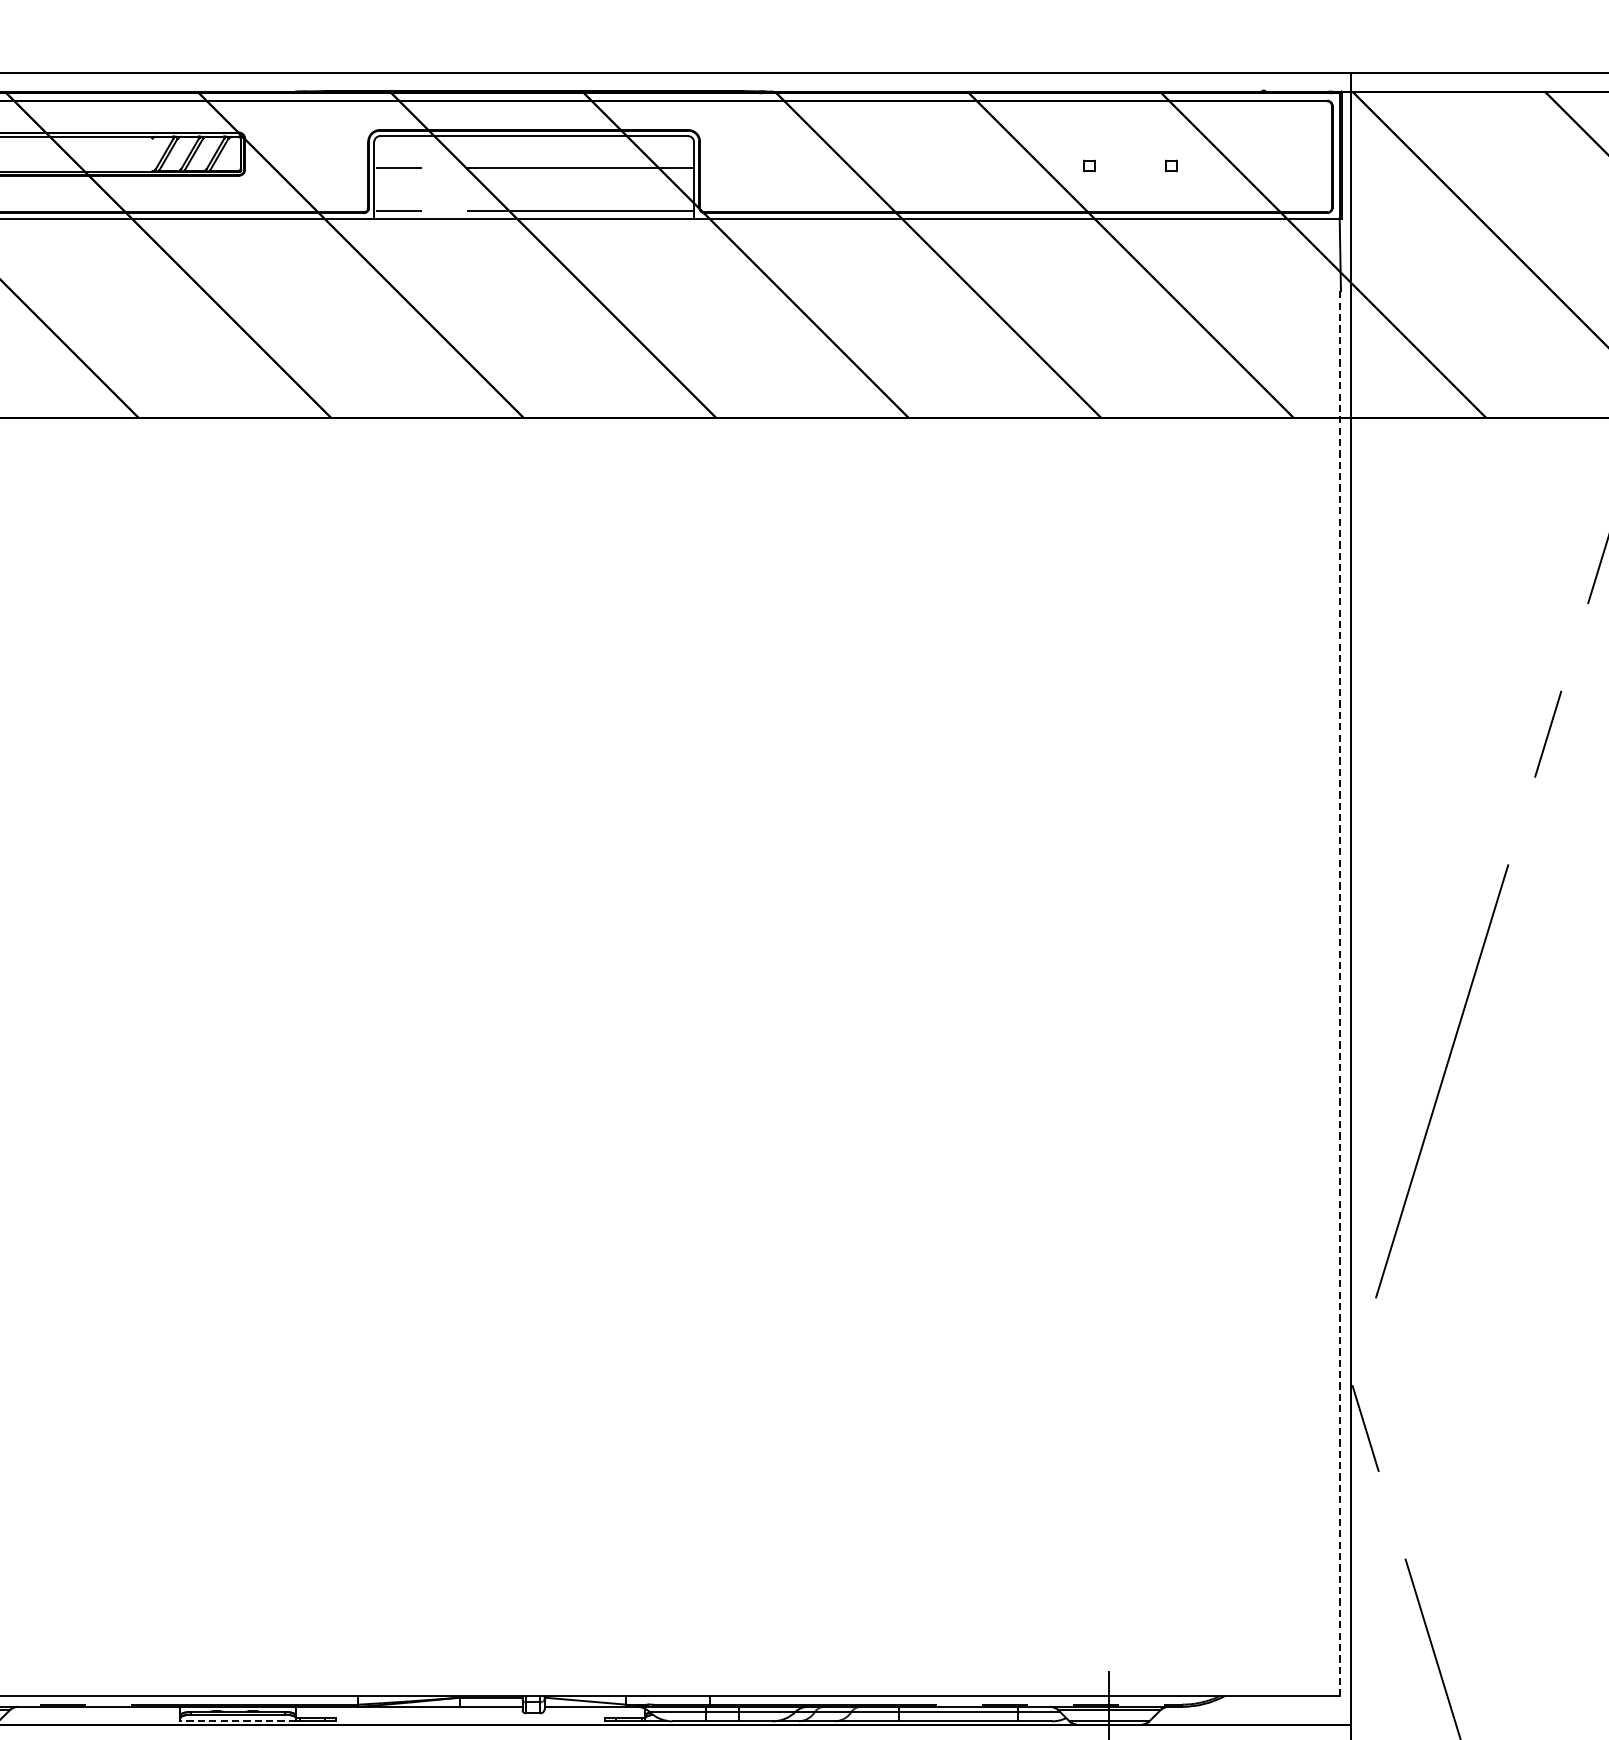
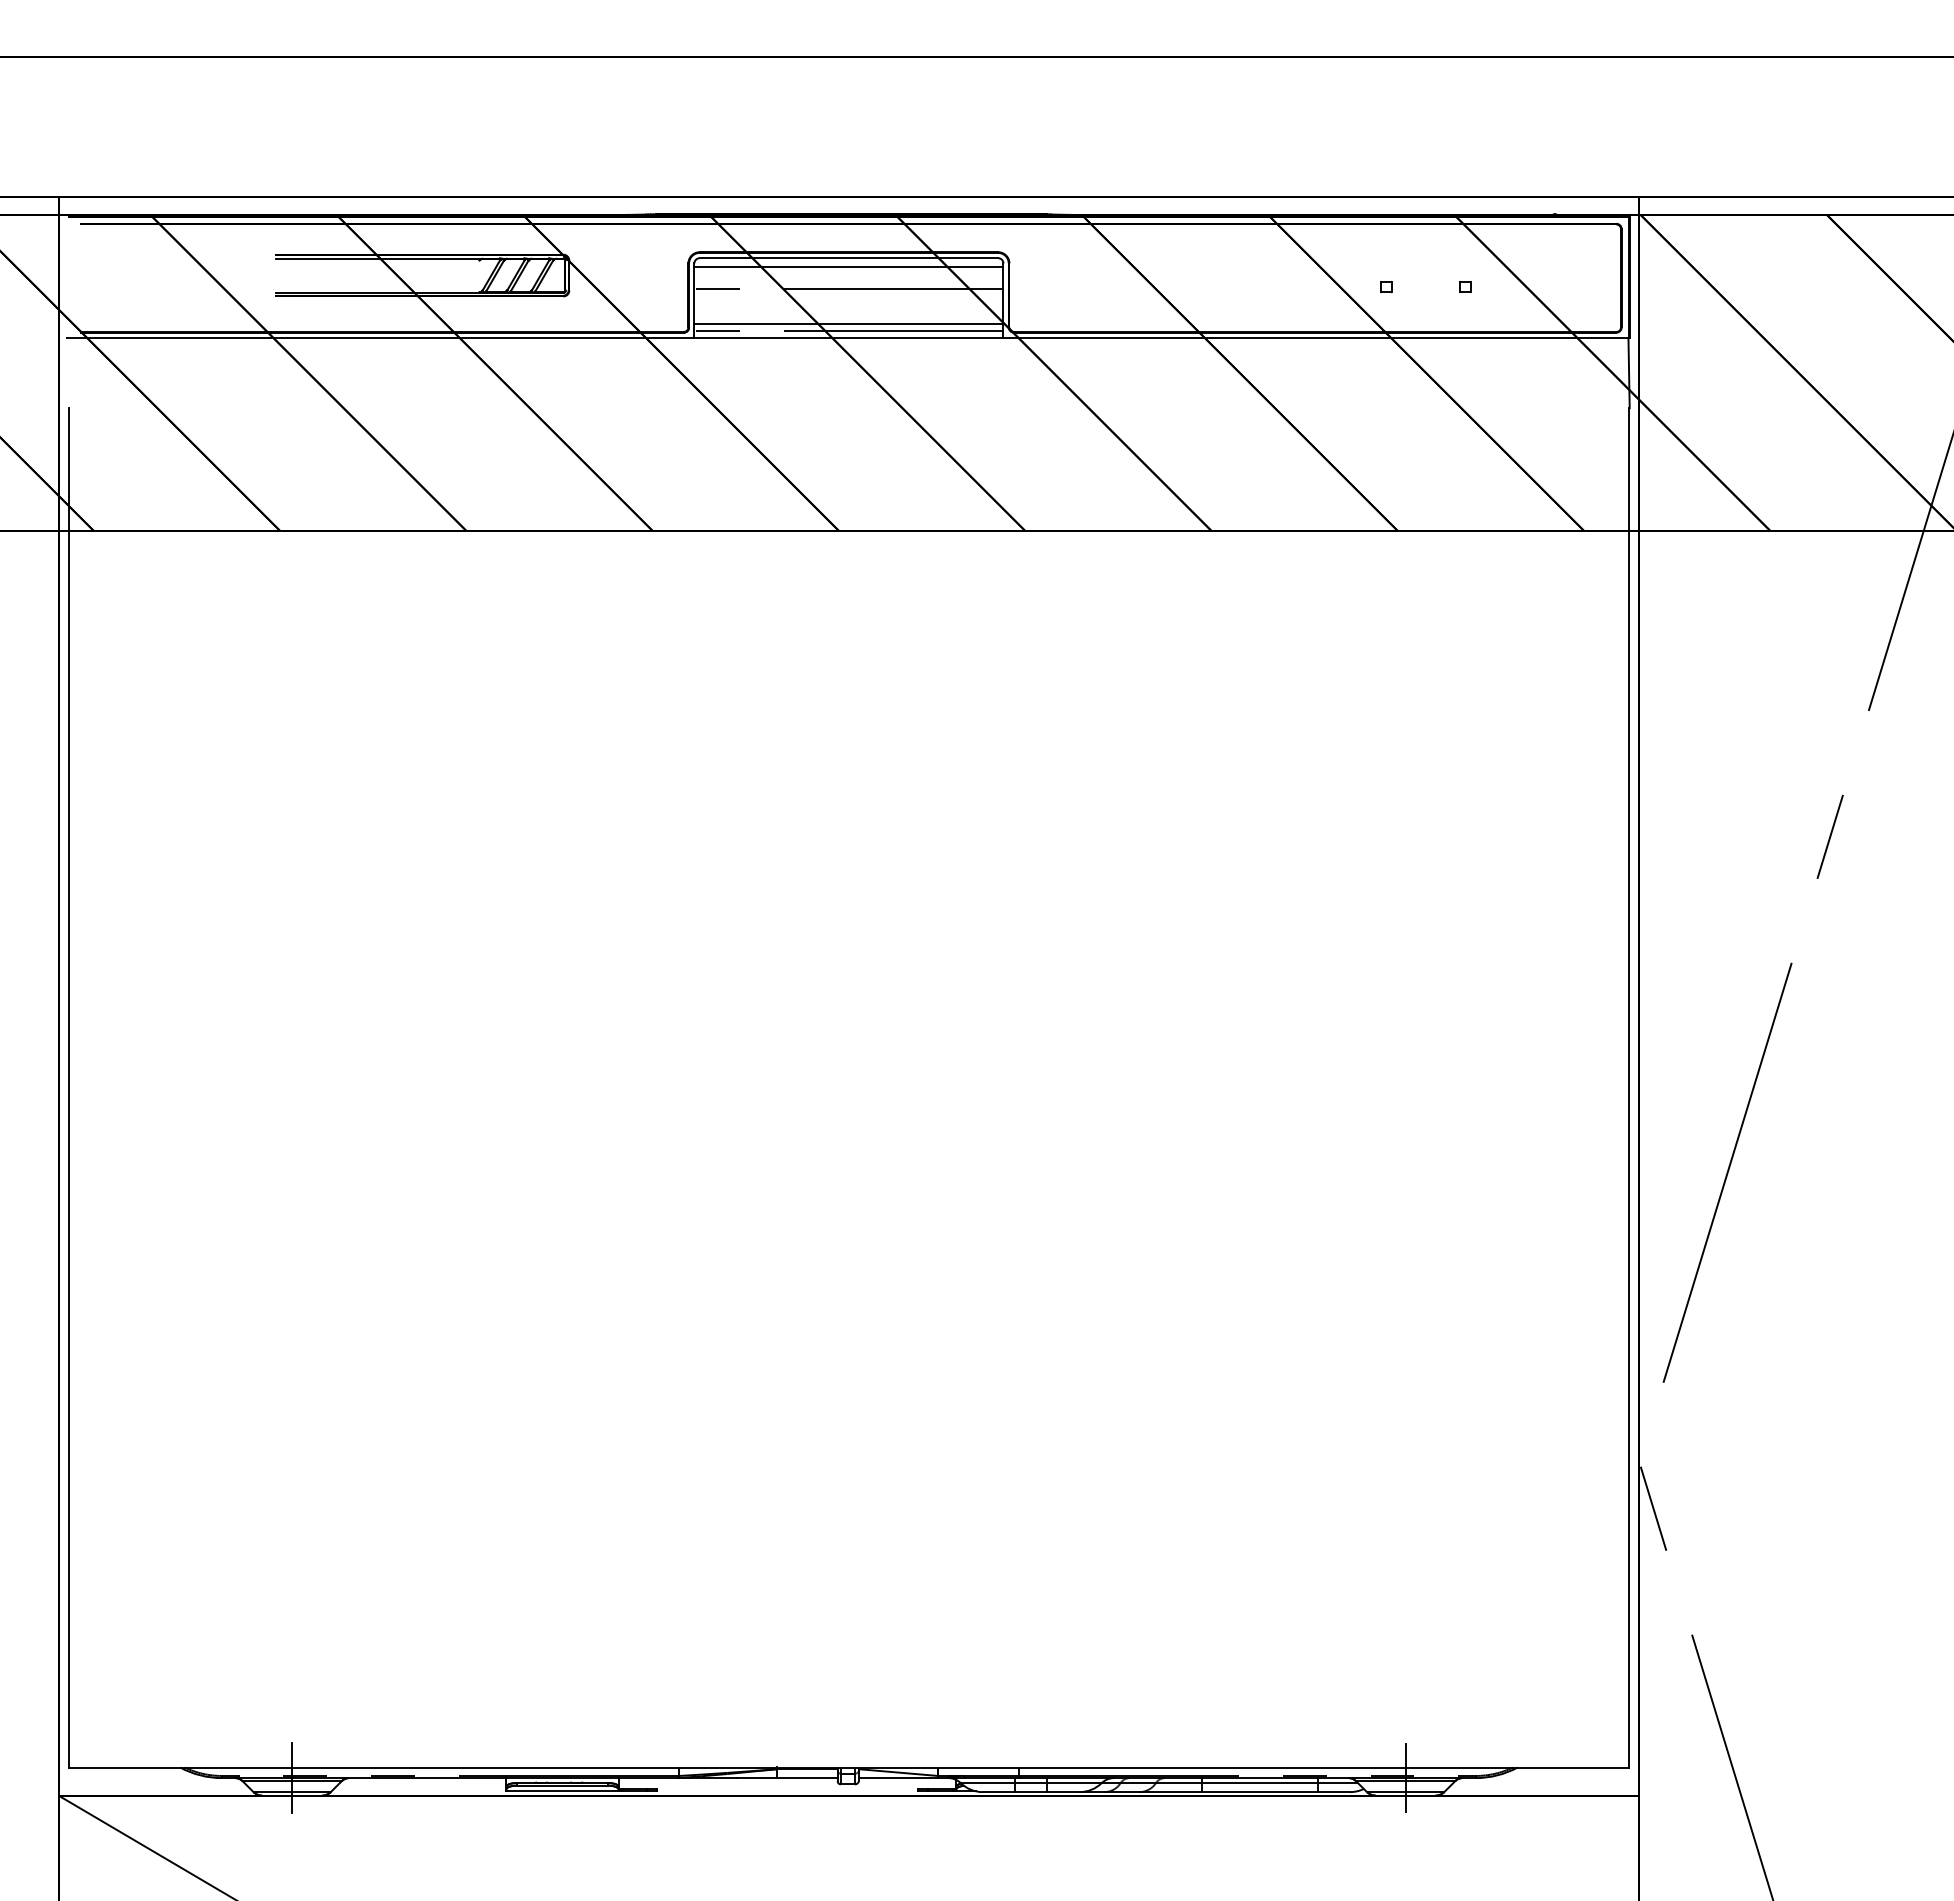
line: (533, 145) -> (848, 267), added
line: (533, 203) -> (848, 323), added
line: (1339, 993) -> (1628, 1087), dashed -> solid
line: (238, 1720) -> (562, 1791), dashed -> solid

